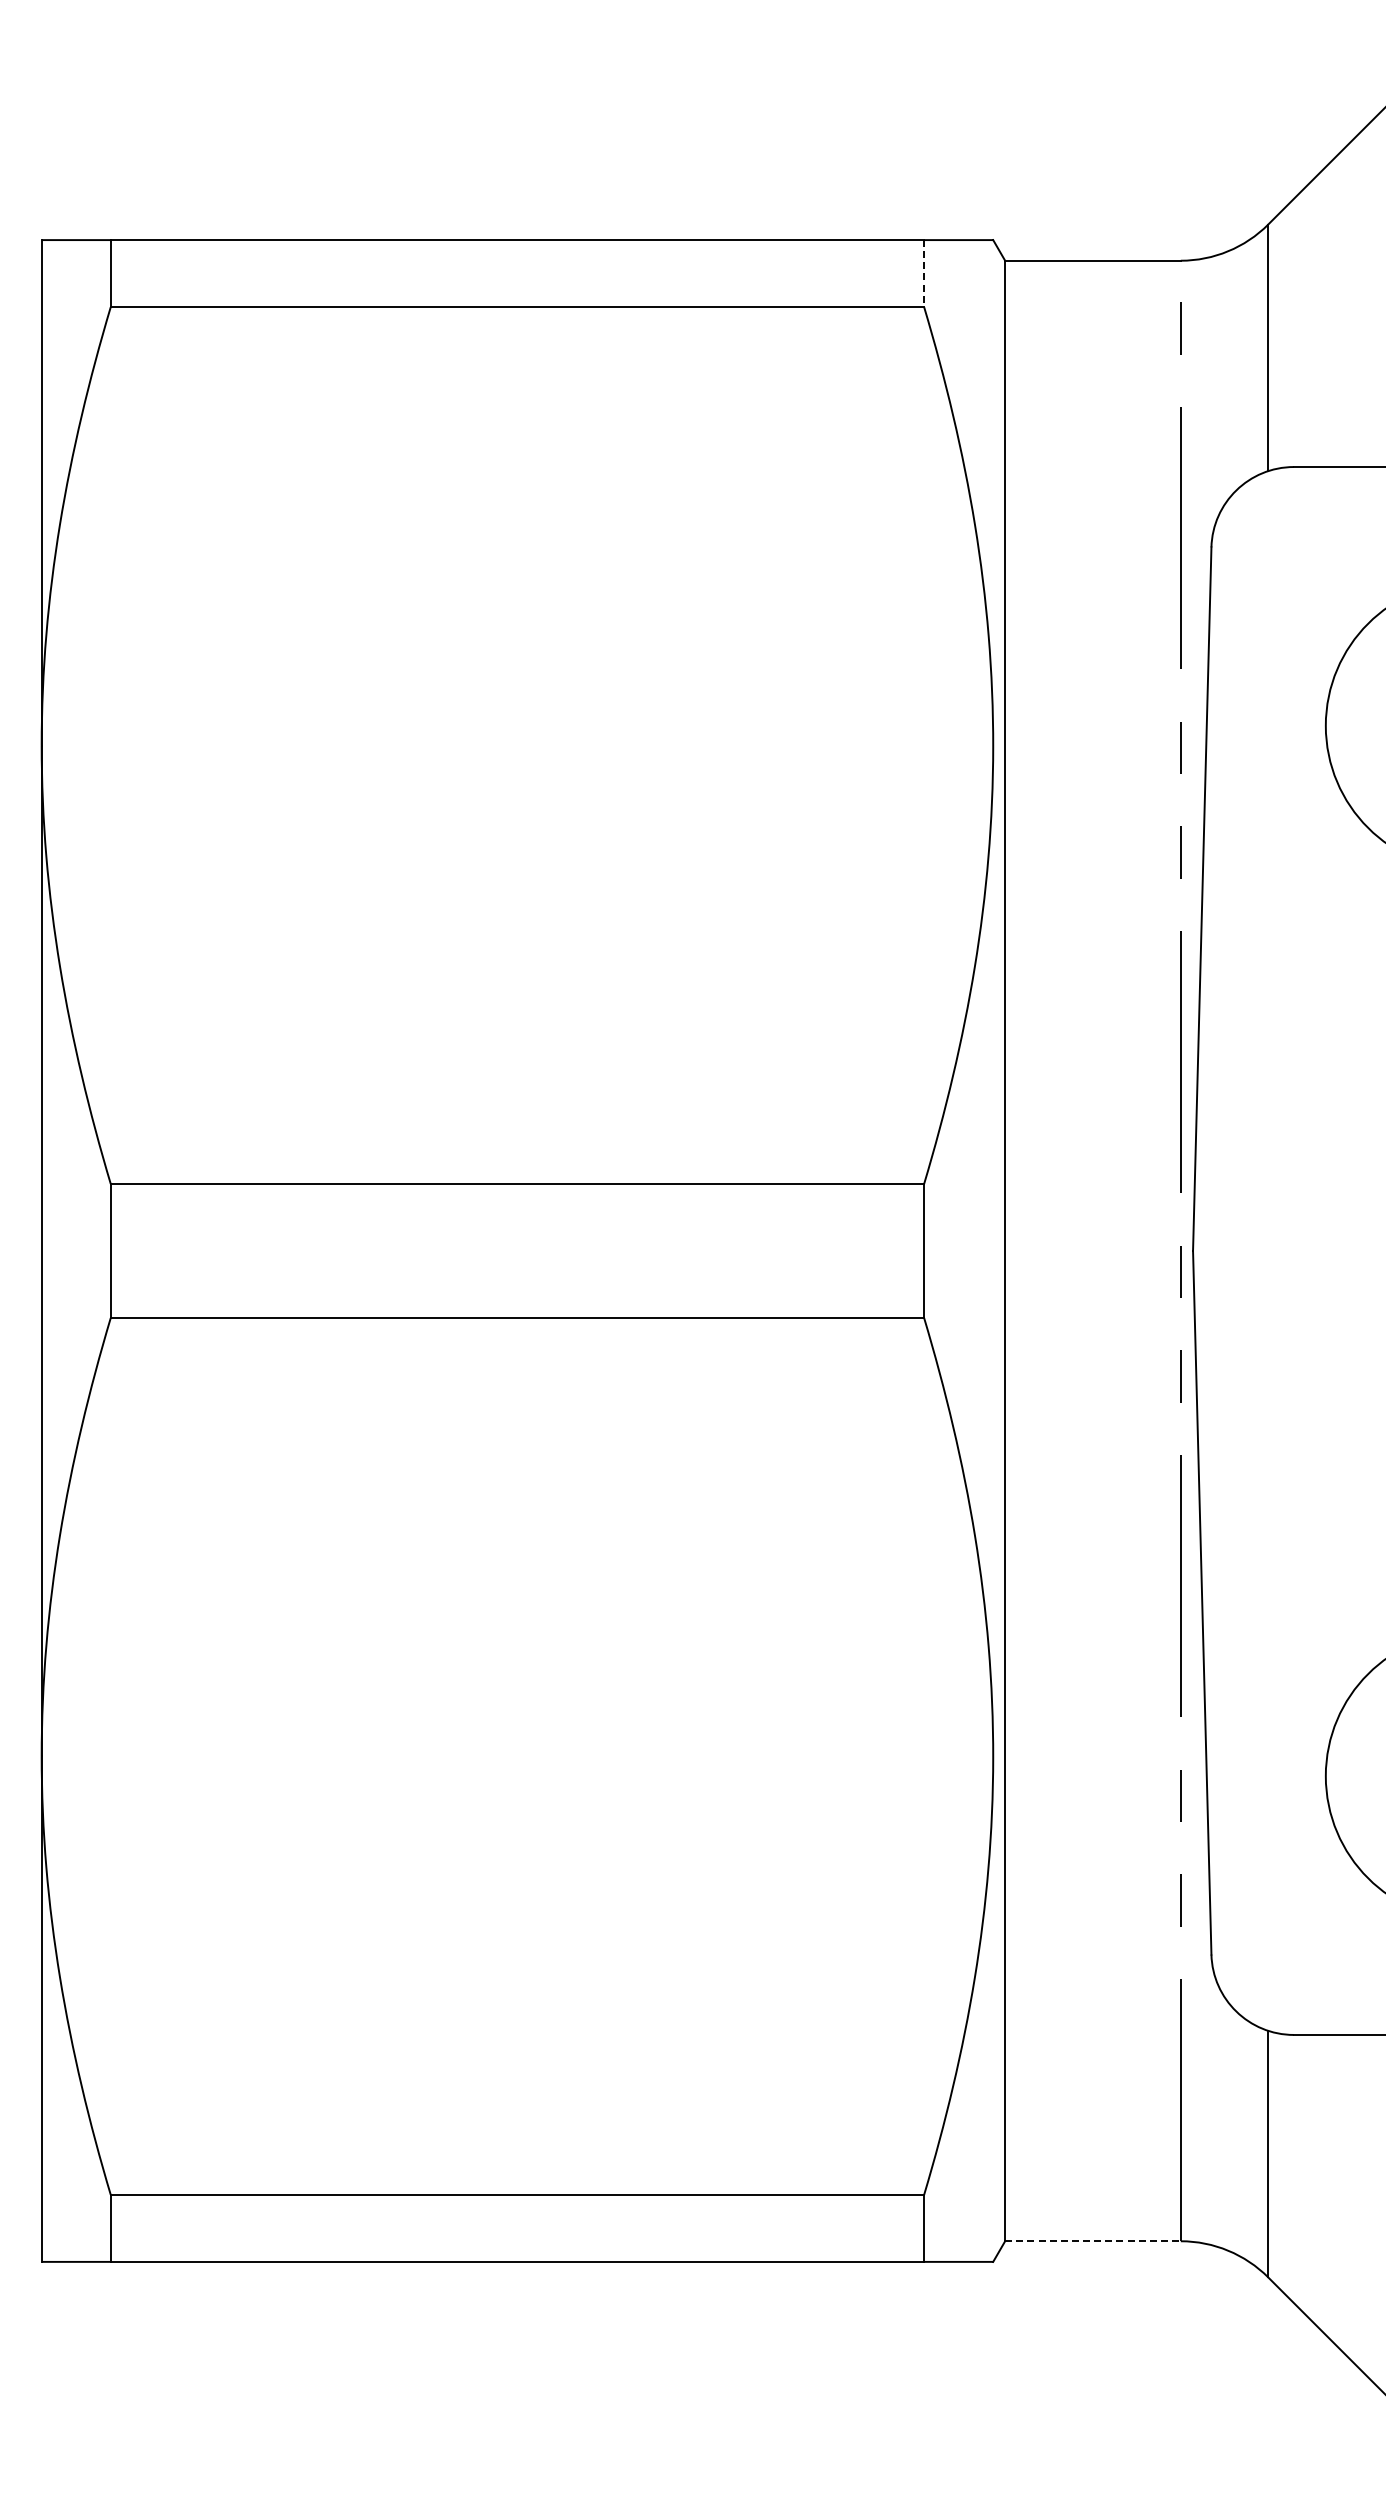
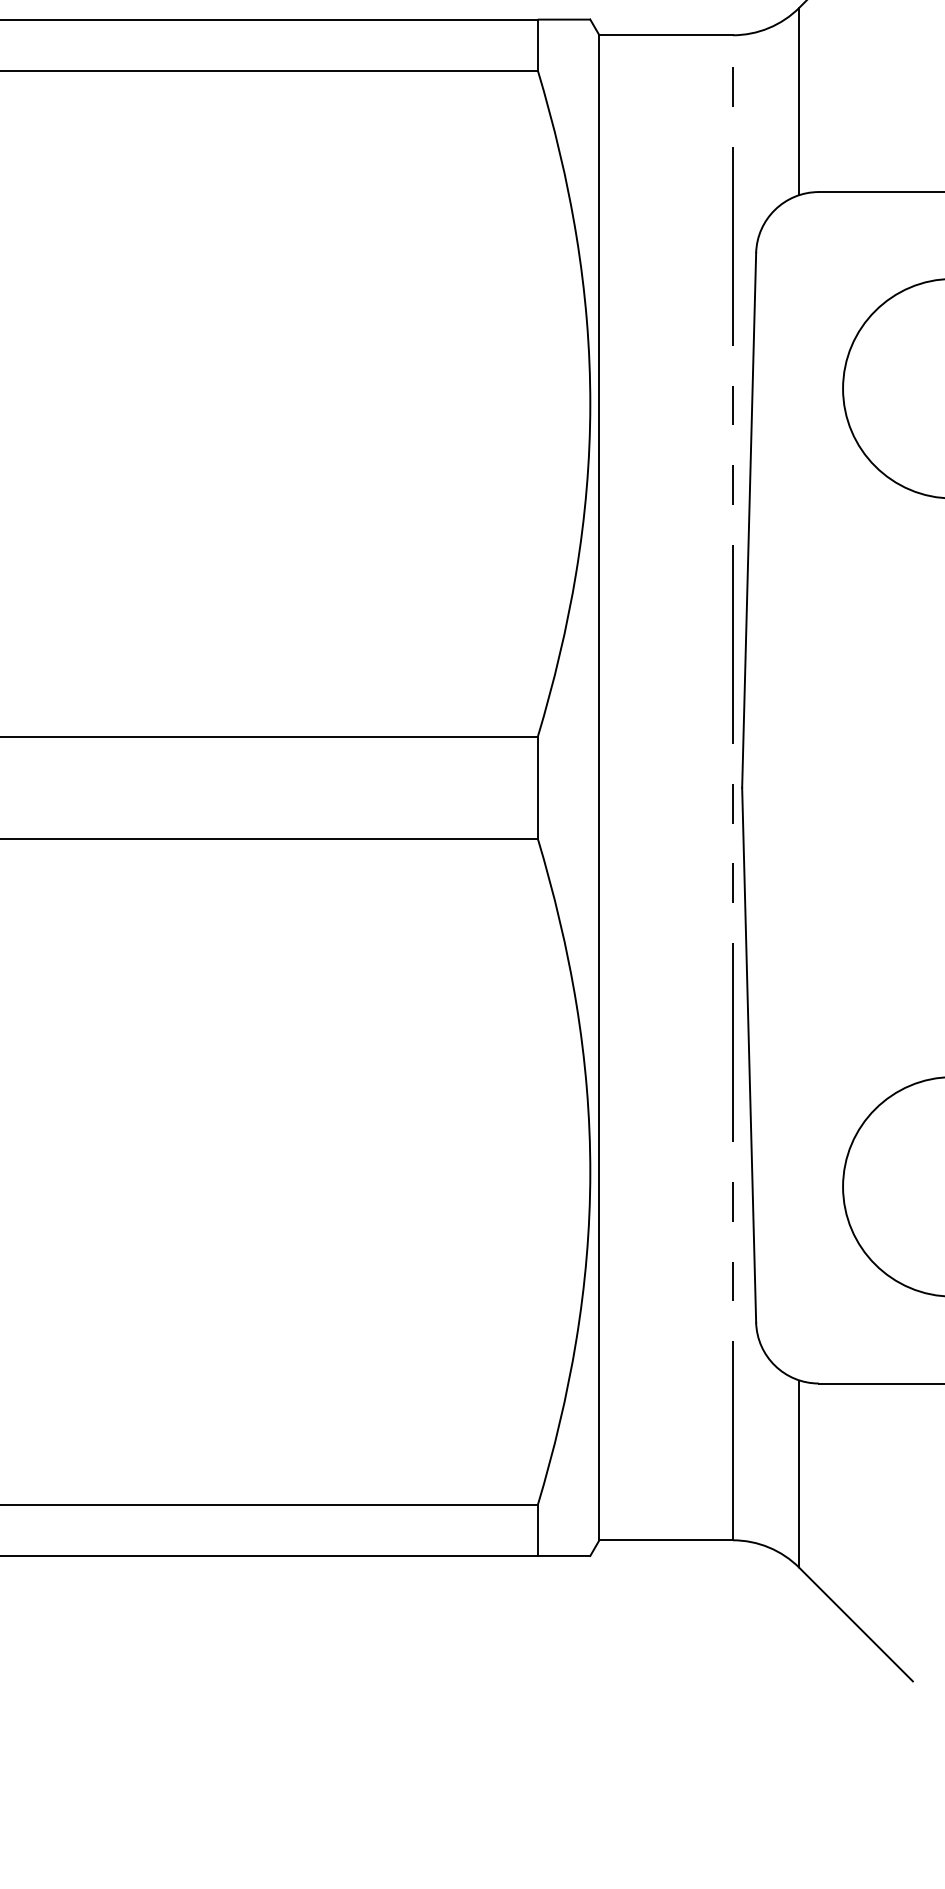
line: (924, 273) -> (538, 44), dashed -> solid
line: (1092, 2241) -> (665, 1540), dashed -> solid

